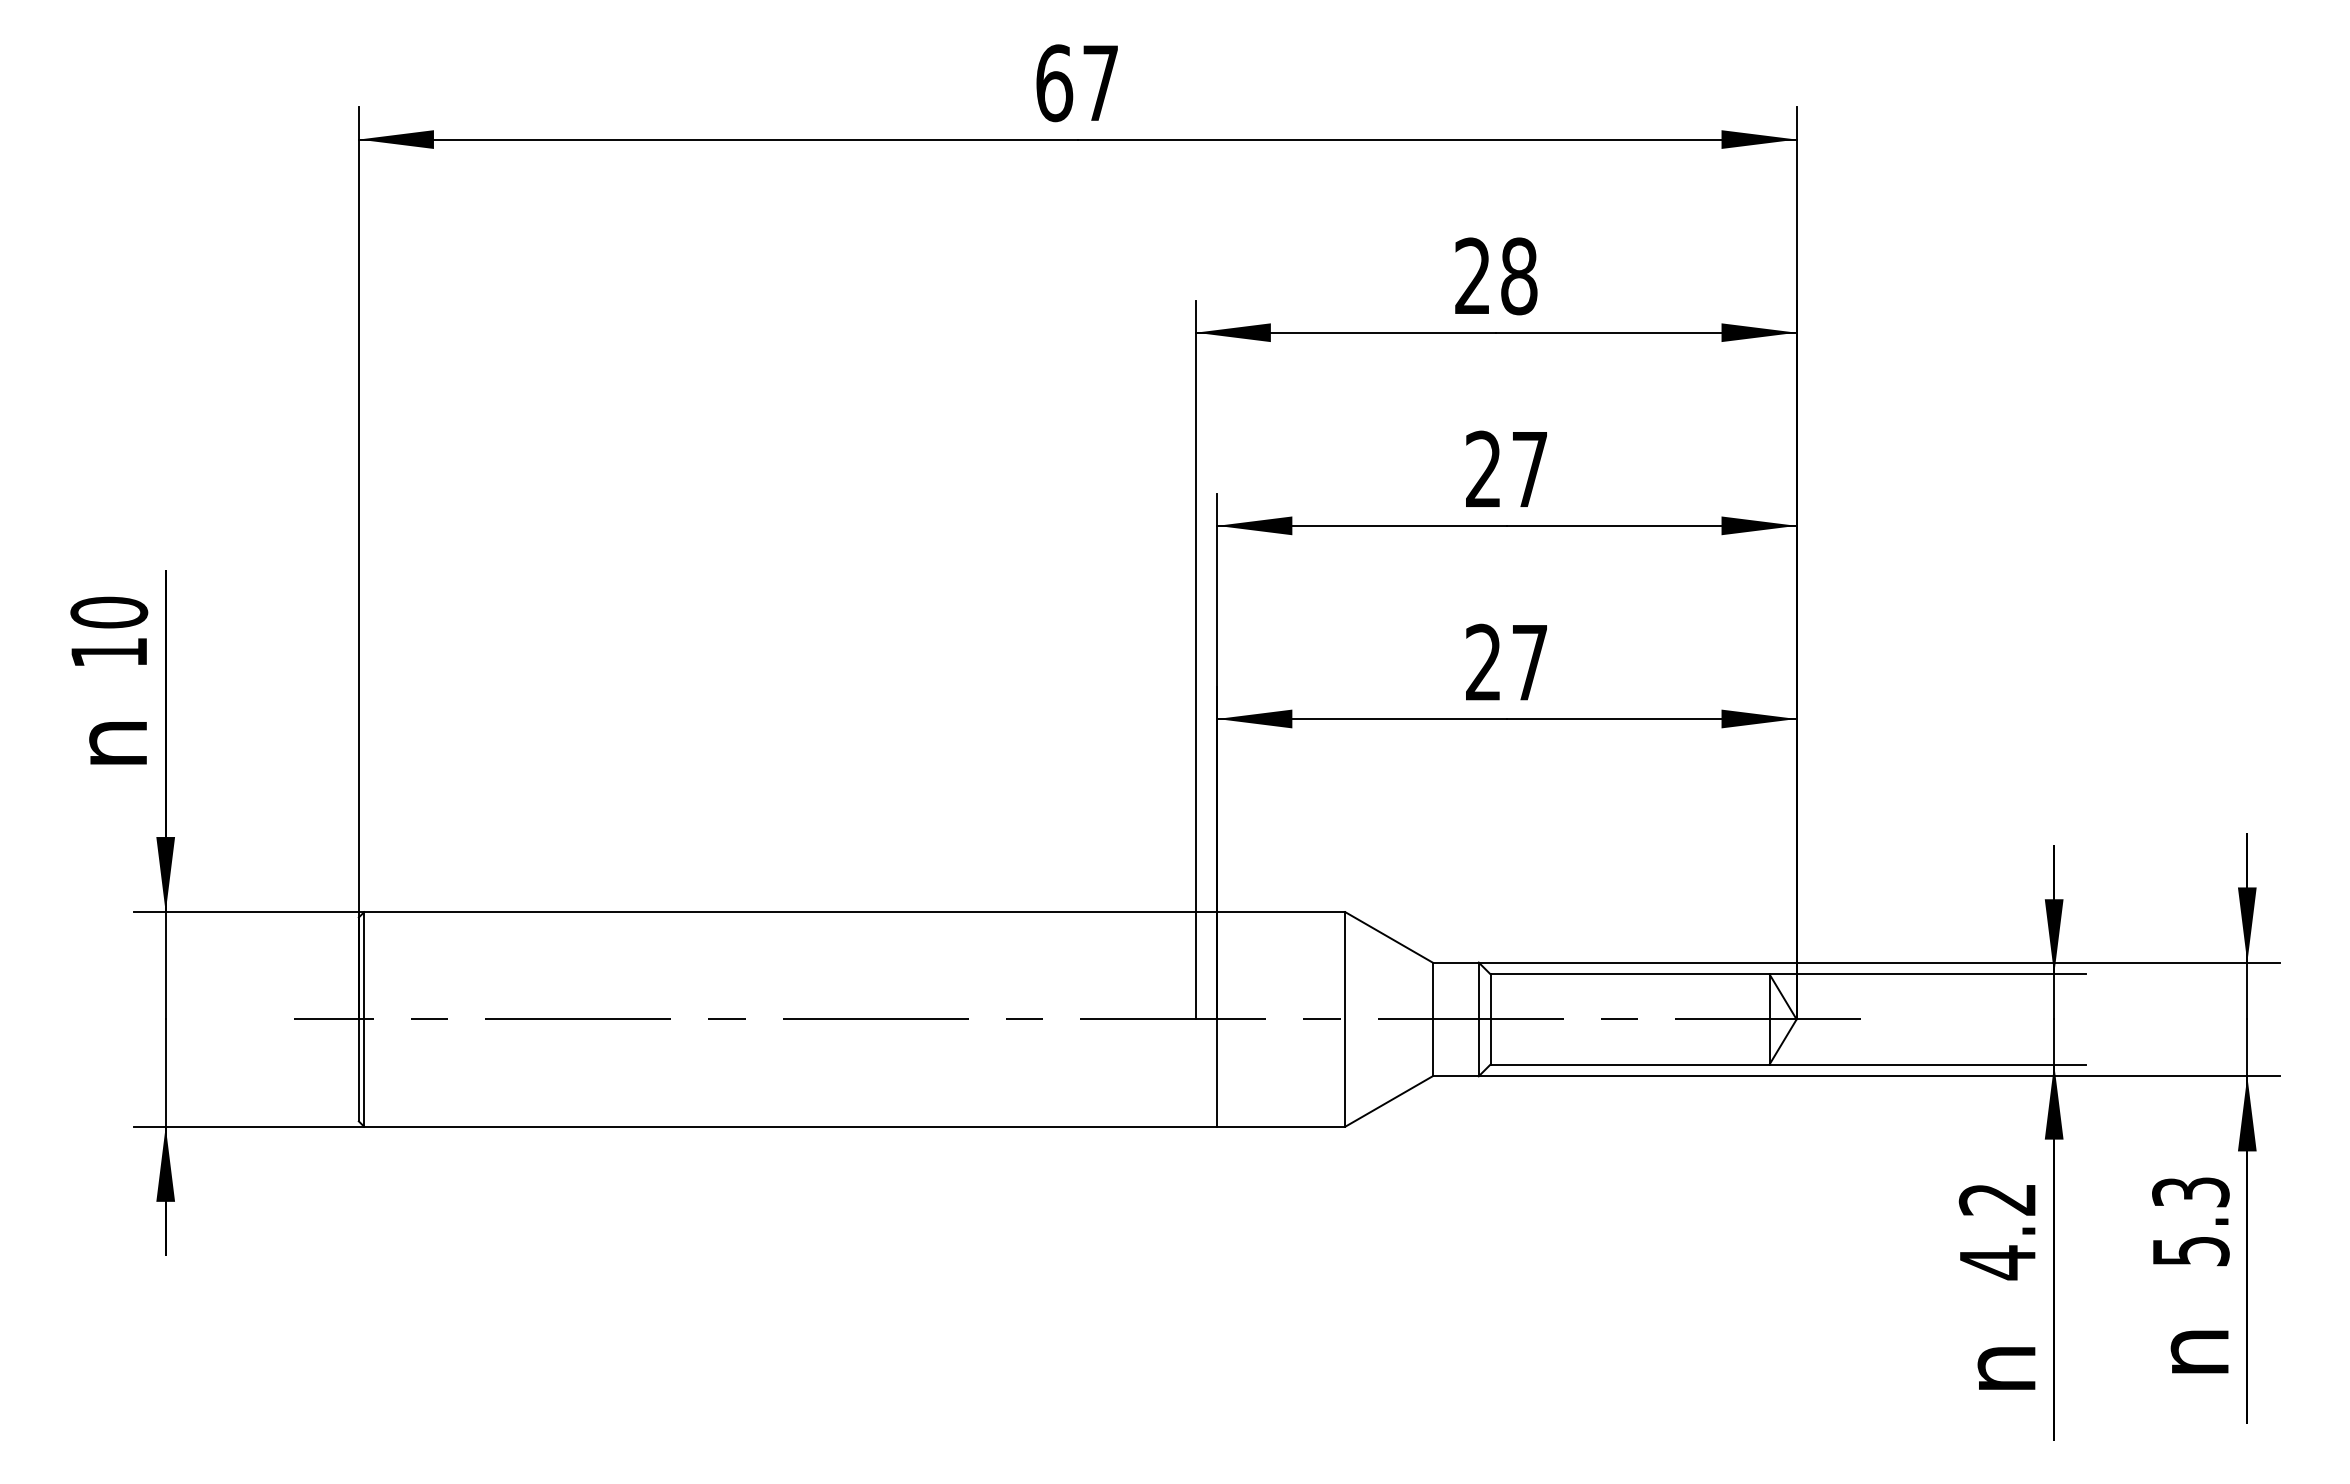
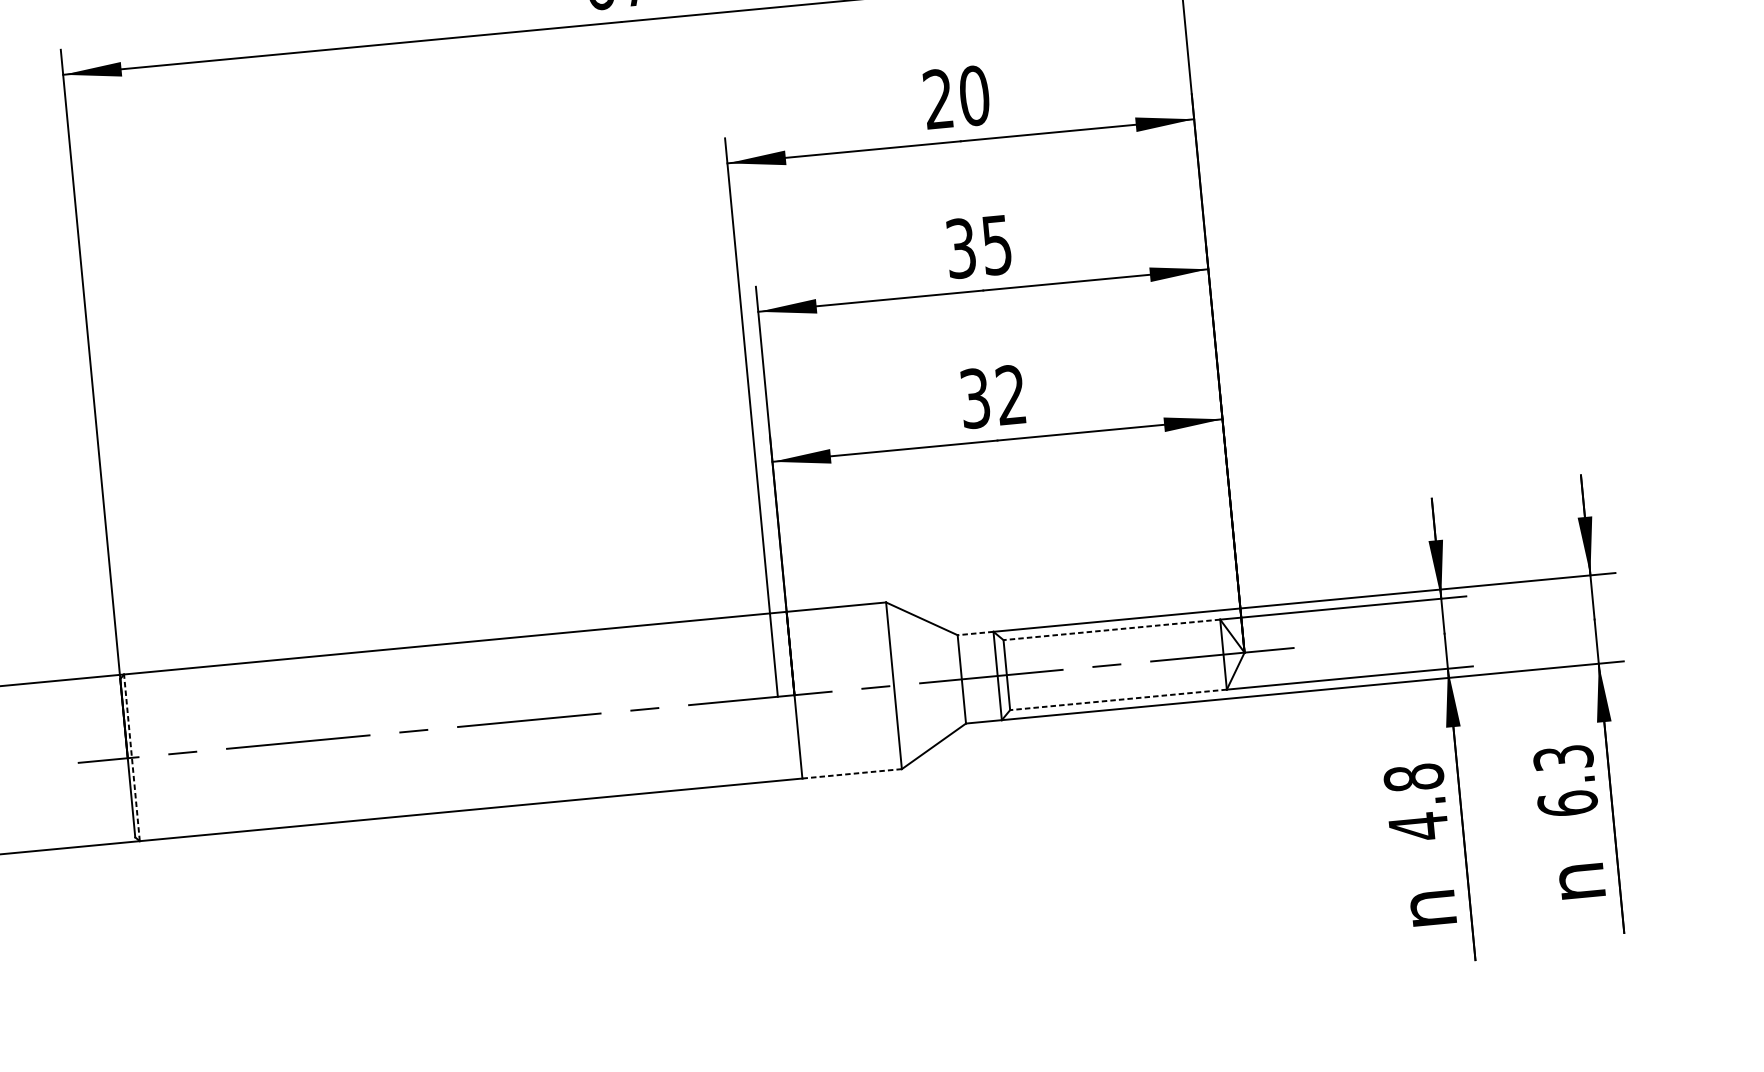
text: (1519, 276) -> (974, 95), 28 -> 20
text: (1506, 469) -> (978, 246), 27 -> 35
text: (1506, 662) -> (992, 396), 27 -> 32
line: (1455, 962) -> (975, 633), solid -> dashed
line: (1629, 974) -> (1111, 630), solid -> dashed
line: (364, 1018) -> (132, 757), solid -> dashed
line: (1629, 1064) -> (1118, 699), solid -> dashed
line: (1280, 1126) -> (851, 773), solid -> dashed
text: (1997, 1199) -> (1413, 777), 4.2 -> 4.8
text: (2190, 1250) -> (1567, 803), 5.3 -> 6.3

